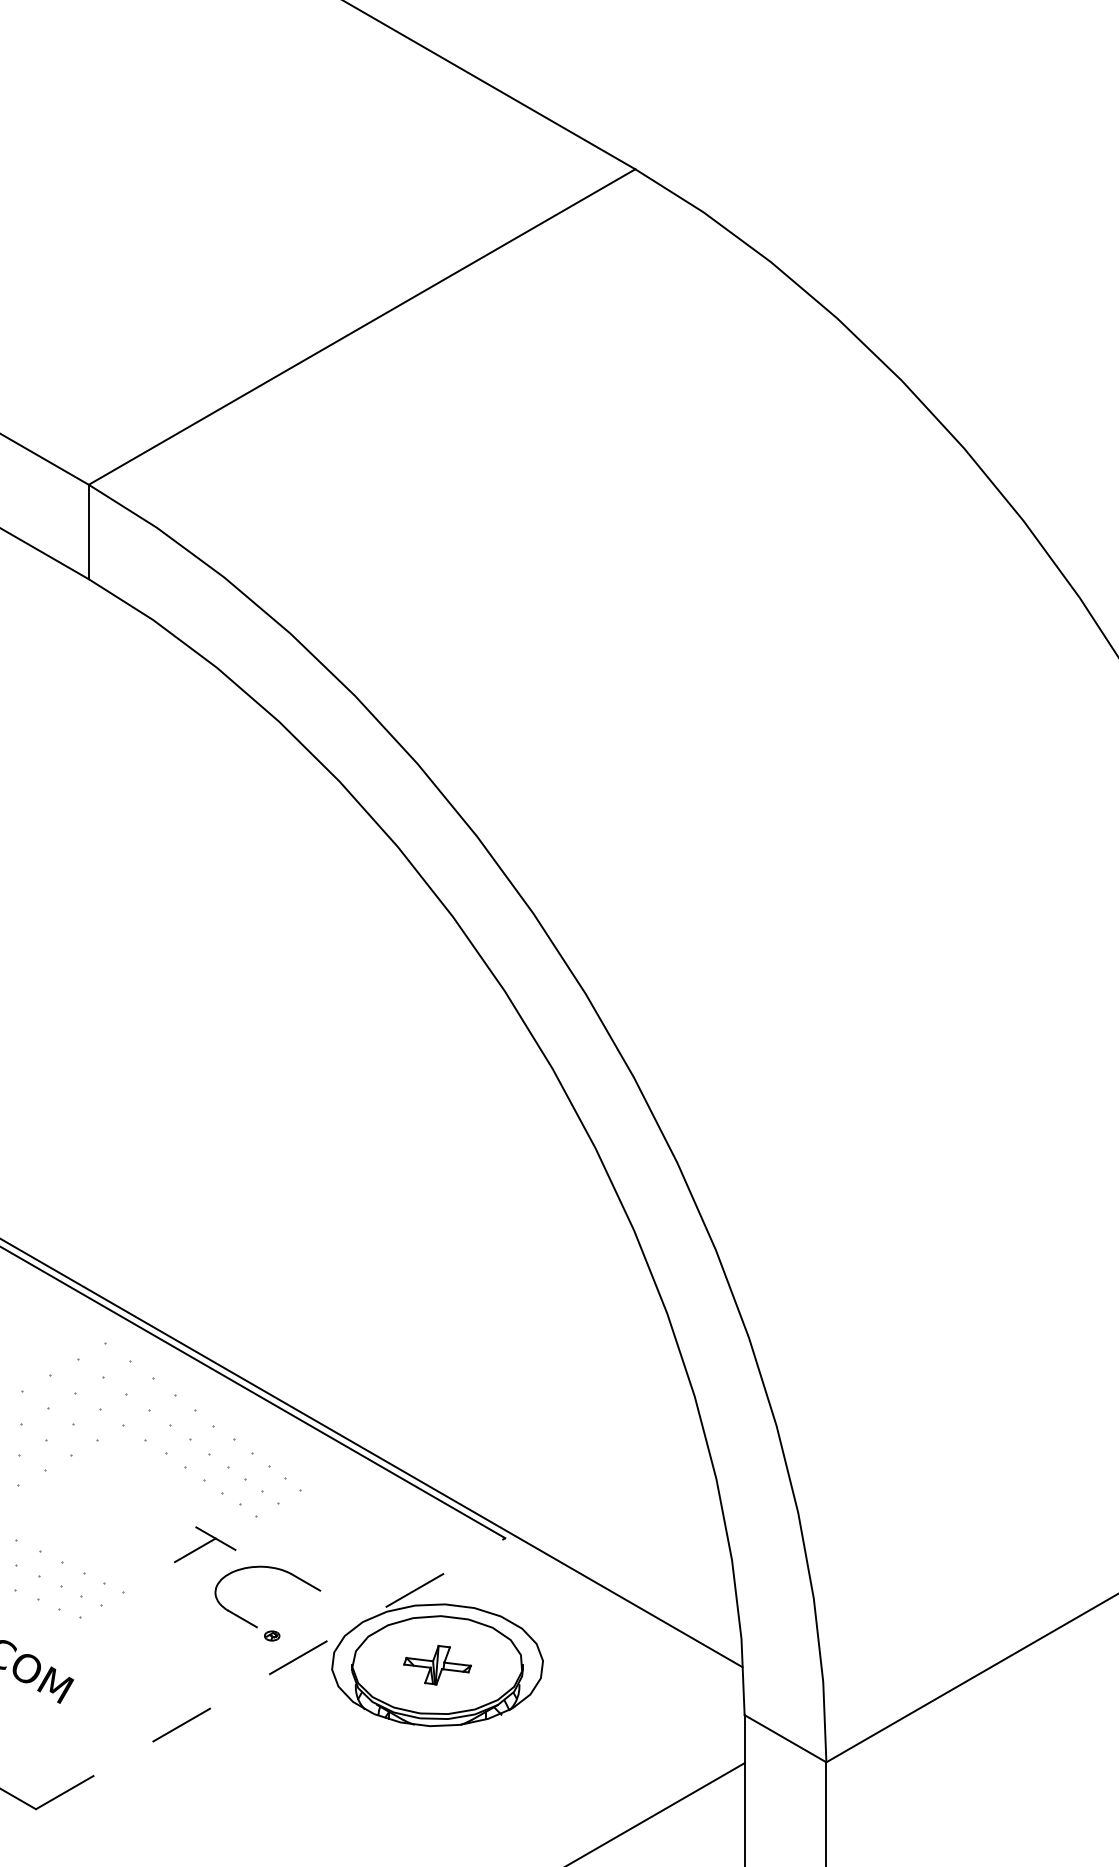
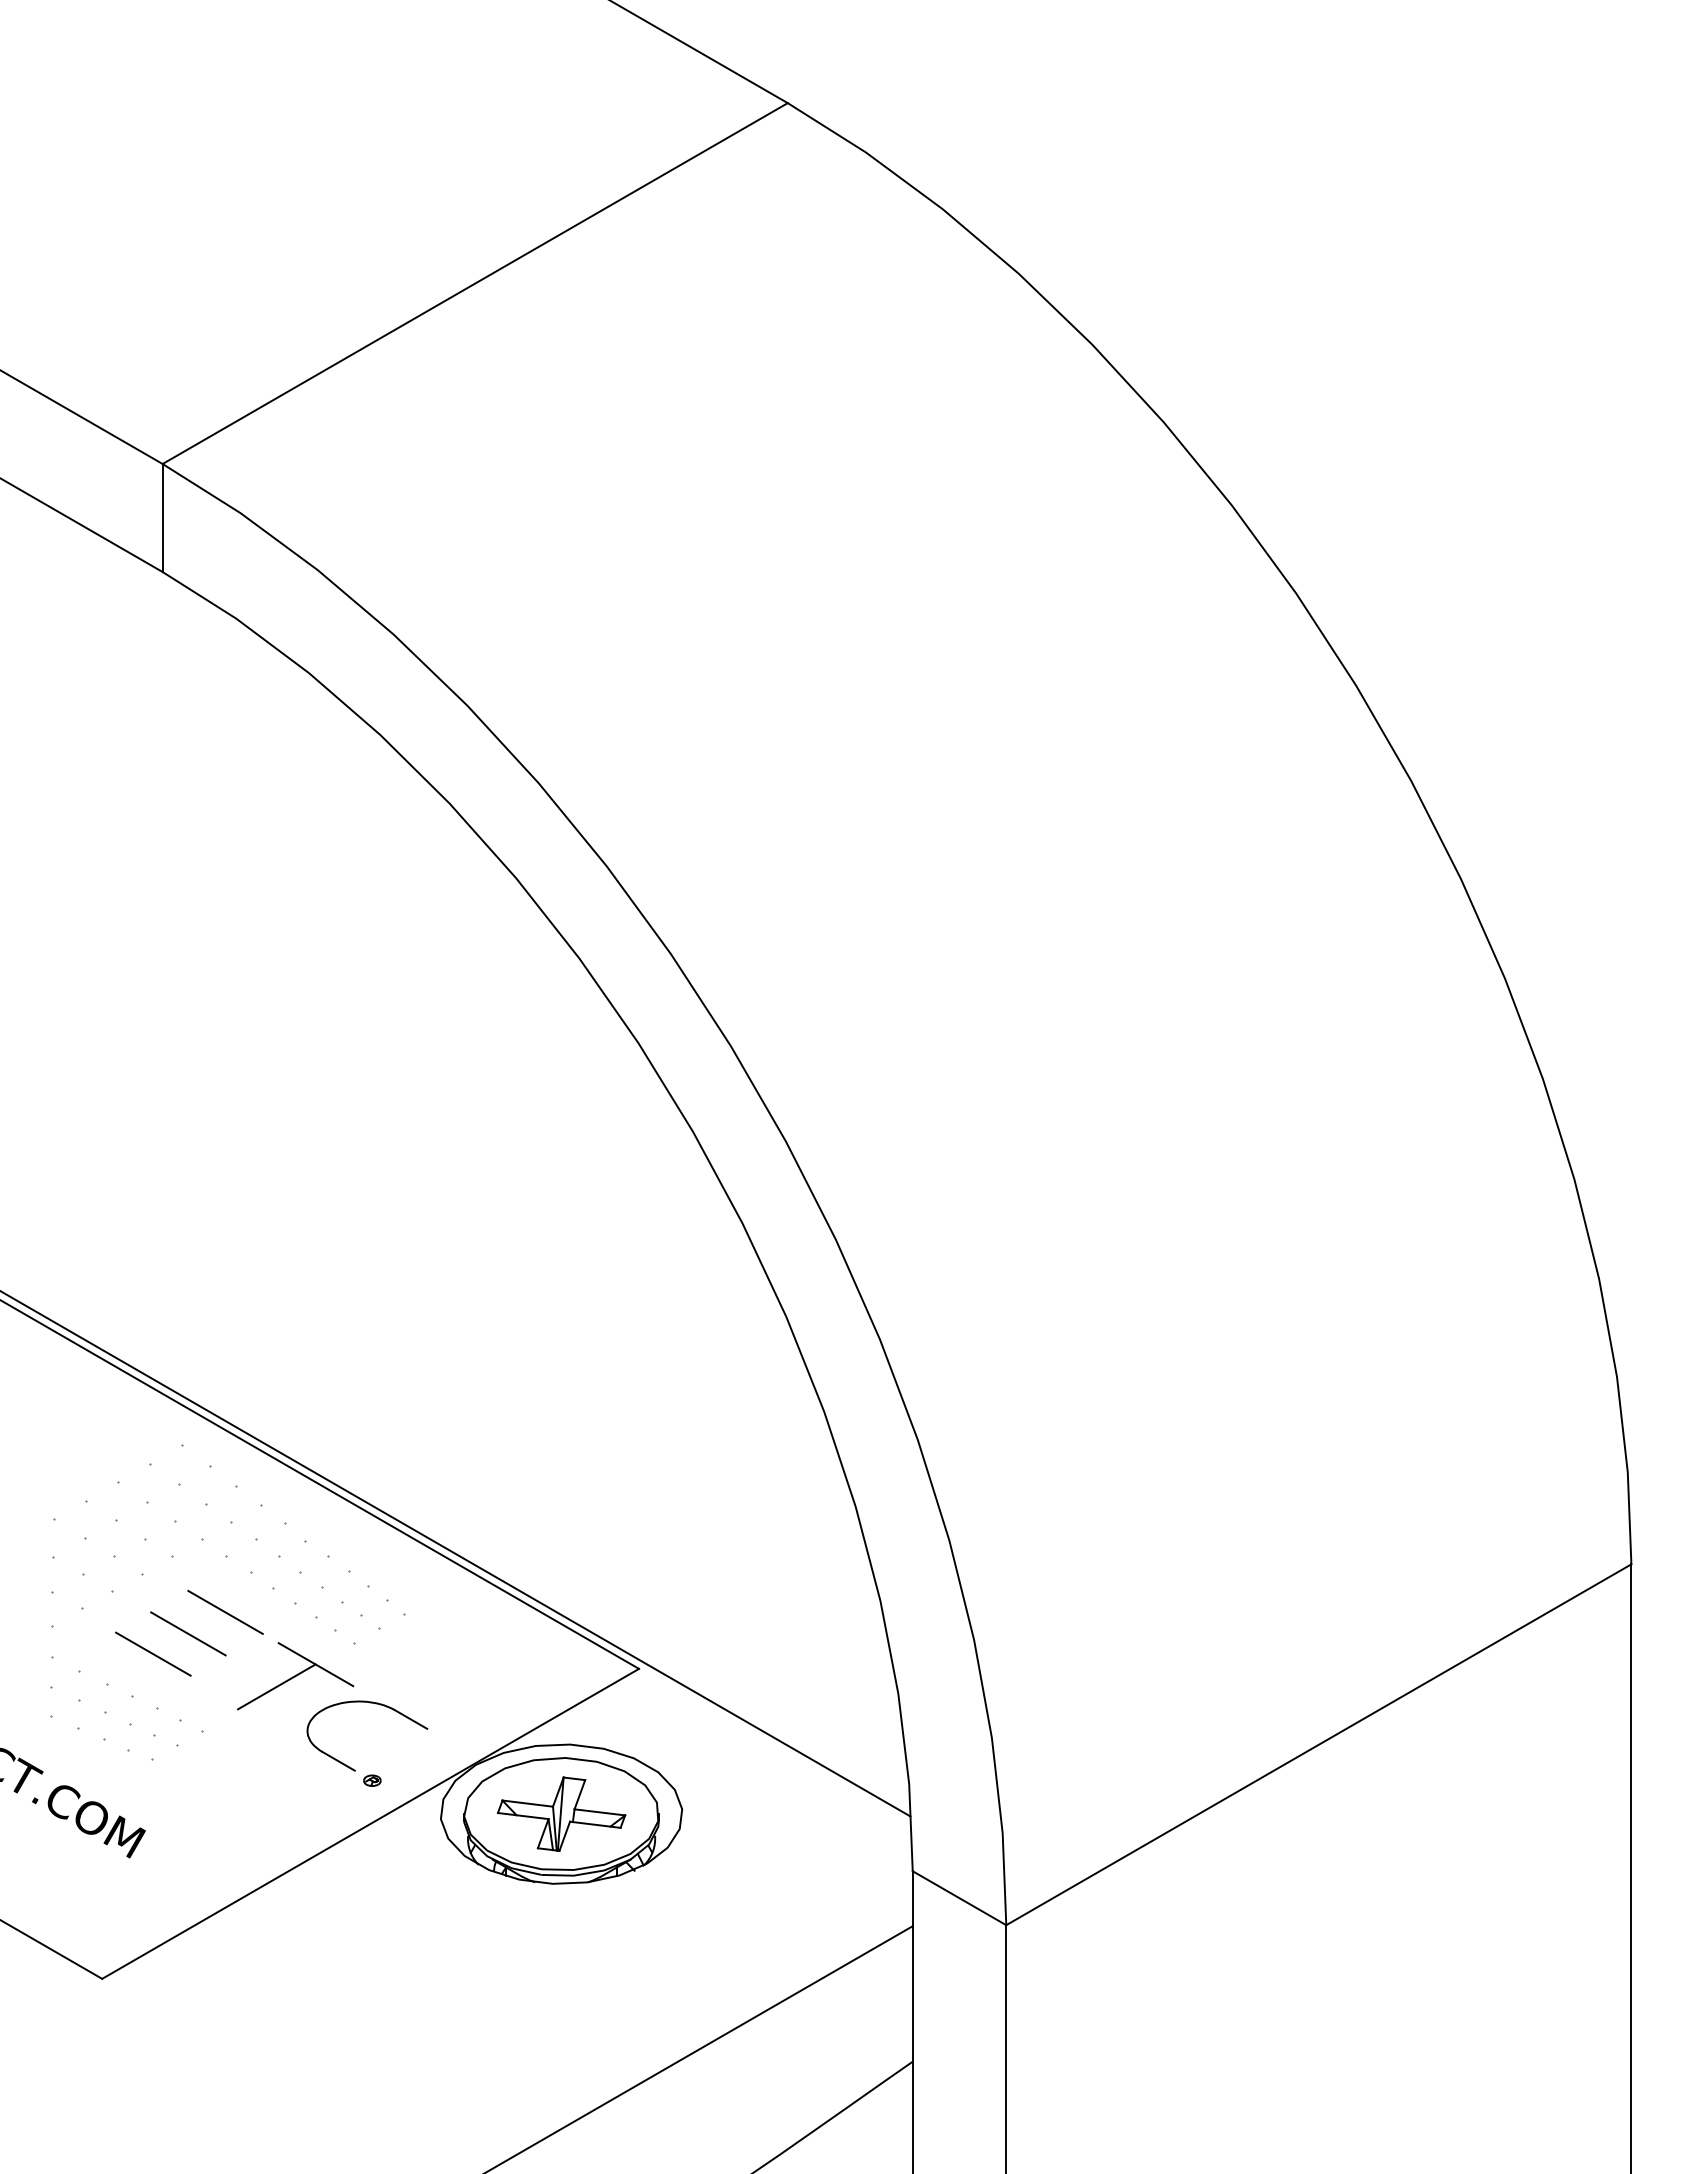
line: (143, 1488) -> (225, 1611), added
line: (111, 1507) -> (188, 1633), added
line: (80, 1524) -> (153, 1653), added
part: (204, 1544) -> (295, 1676), size x1.67
part: (437, 1664) -> (561, 1813), size x1.67
line: (270, 1673) -> (370, 1823), dashed -> solid

